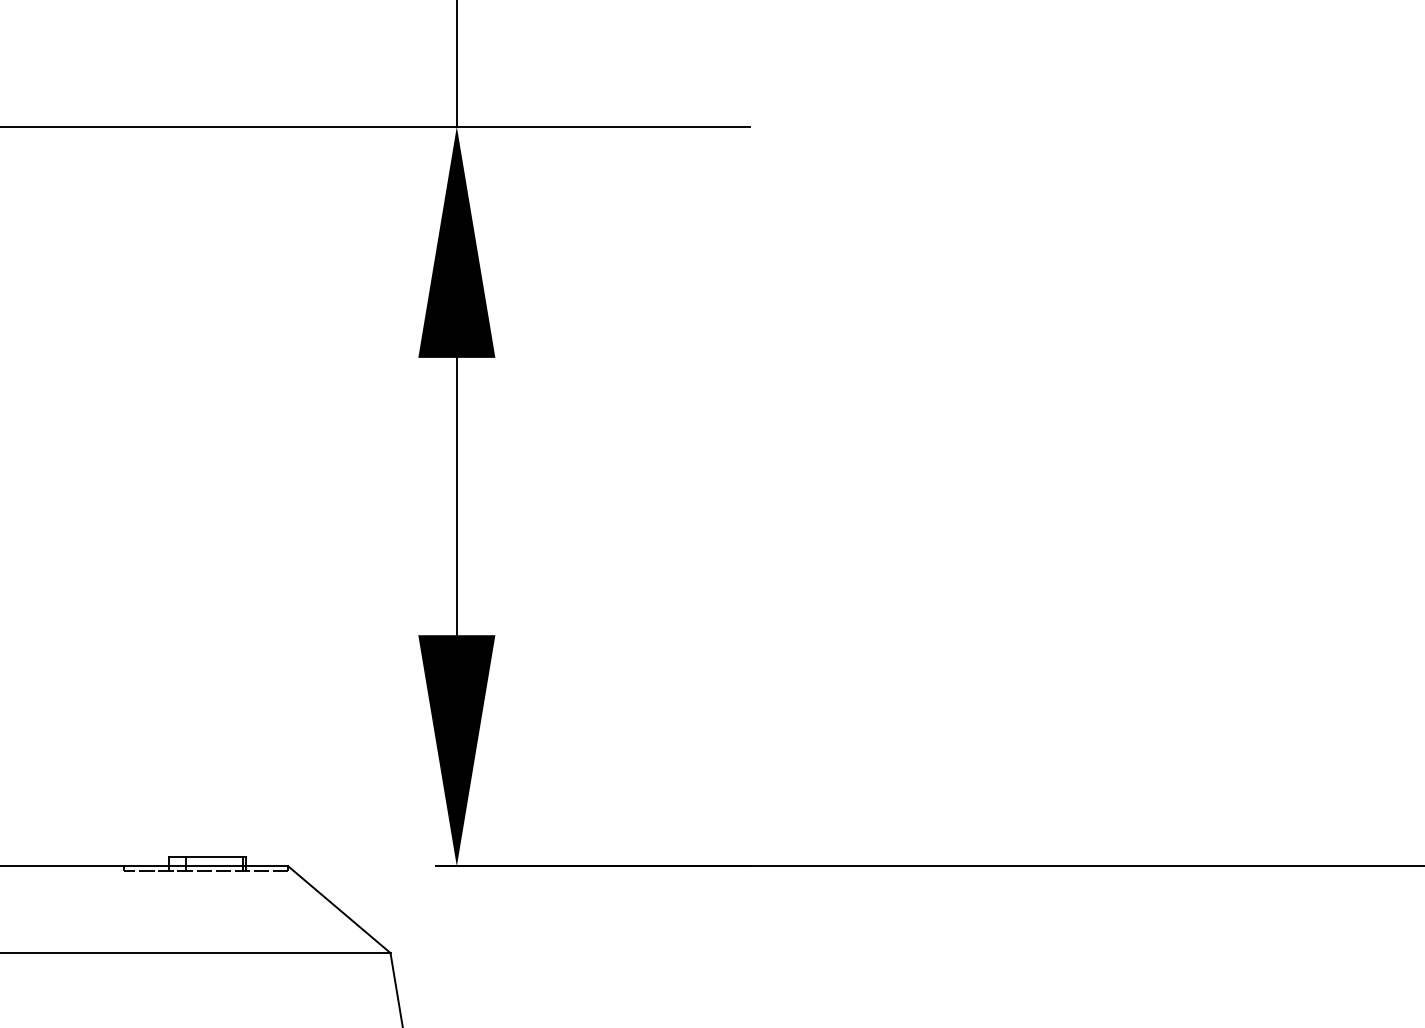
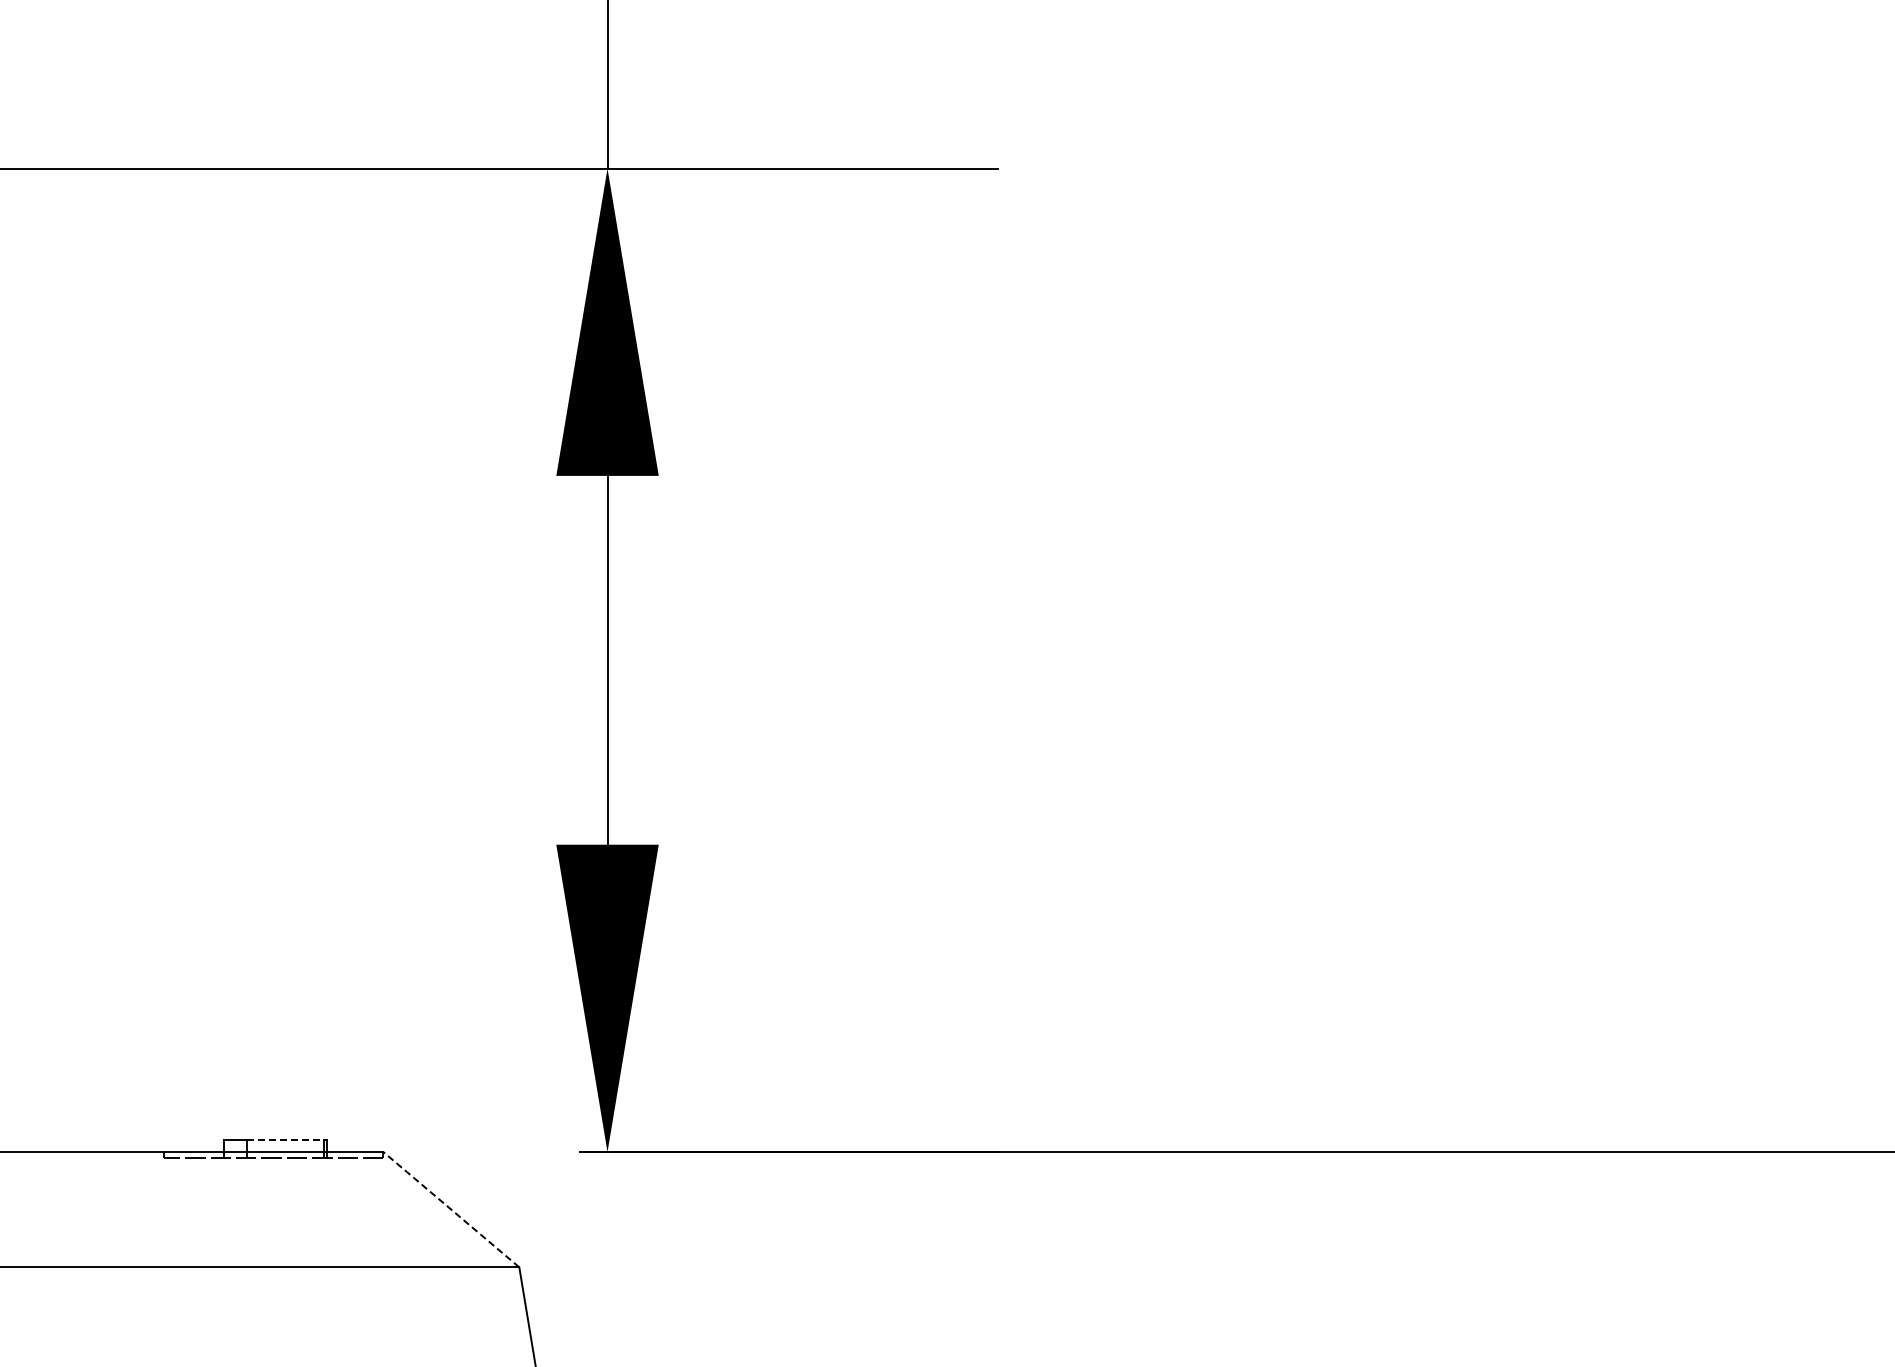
line: (214, 856) -> (285, 1139), solid -> dashed
line: (338, 909) -> (450, 1209), solid -> dashed

